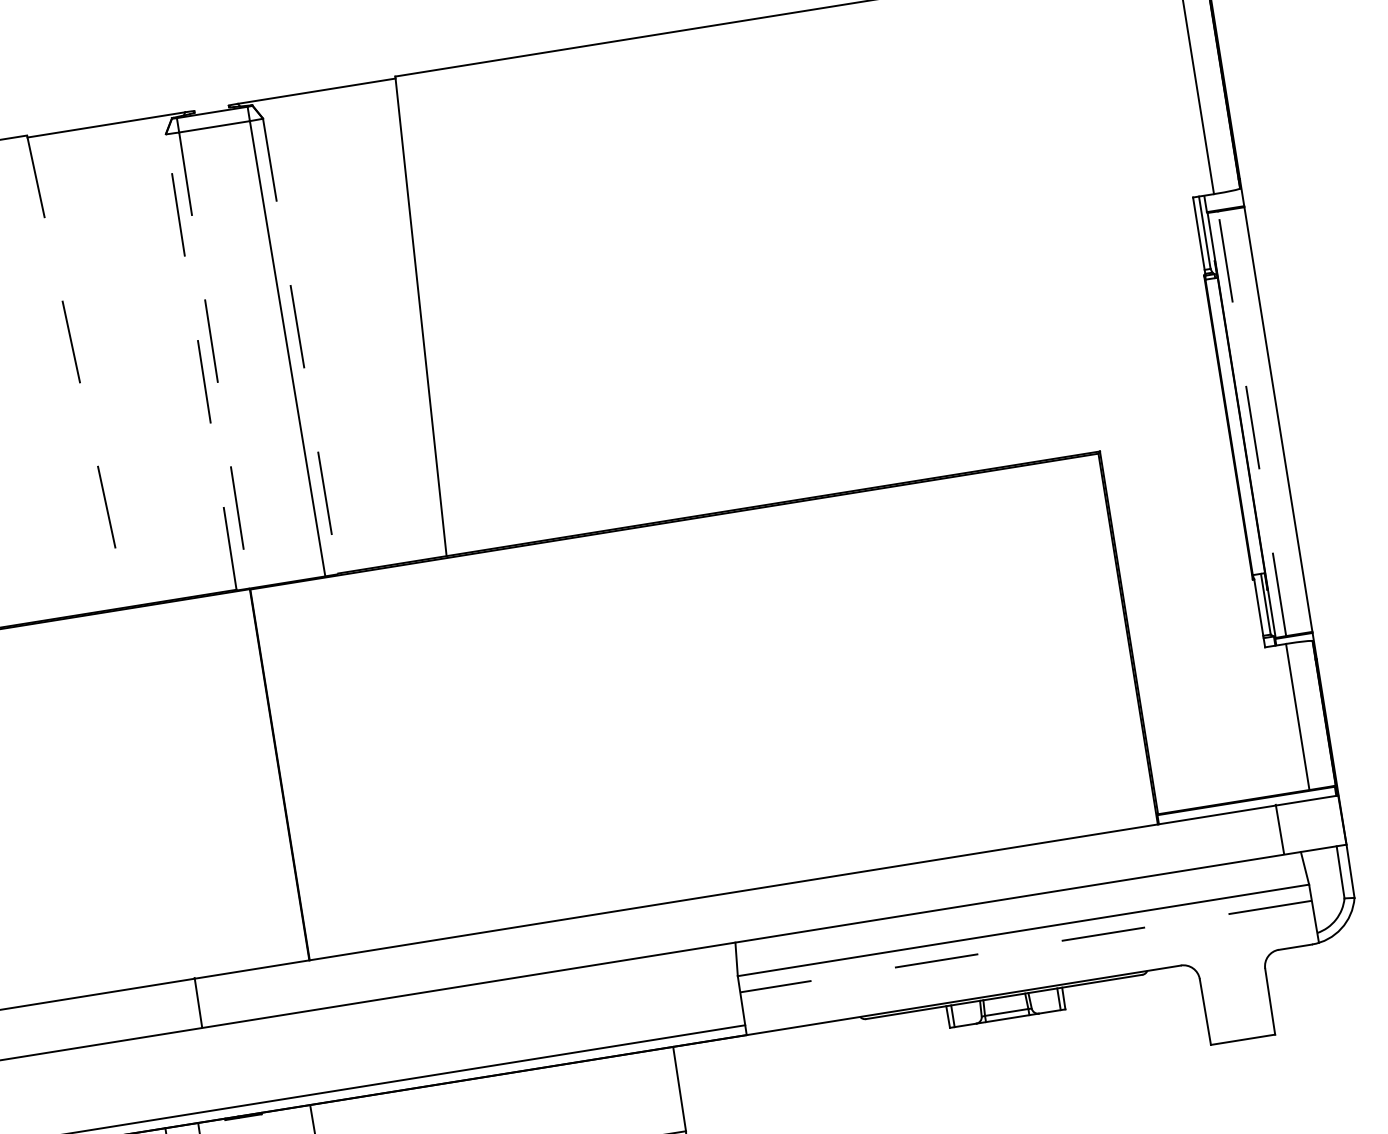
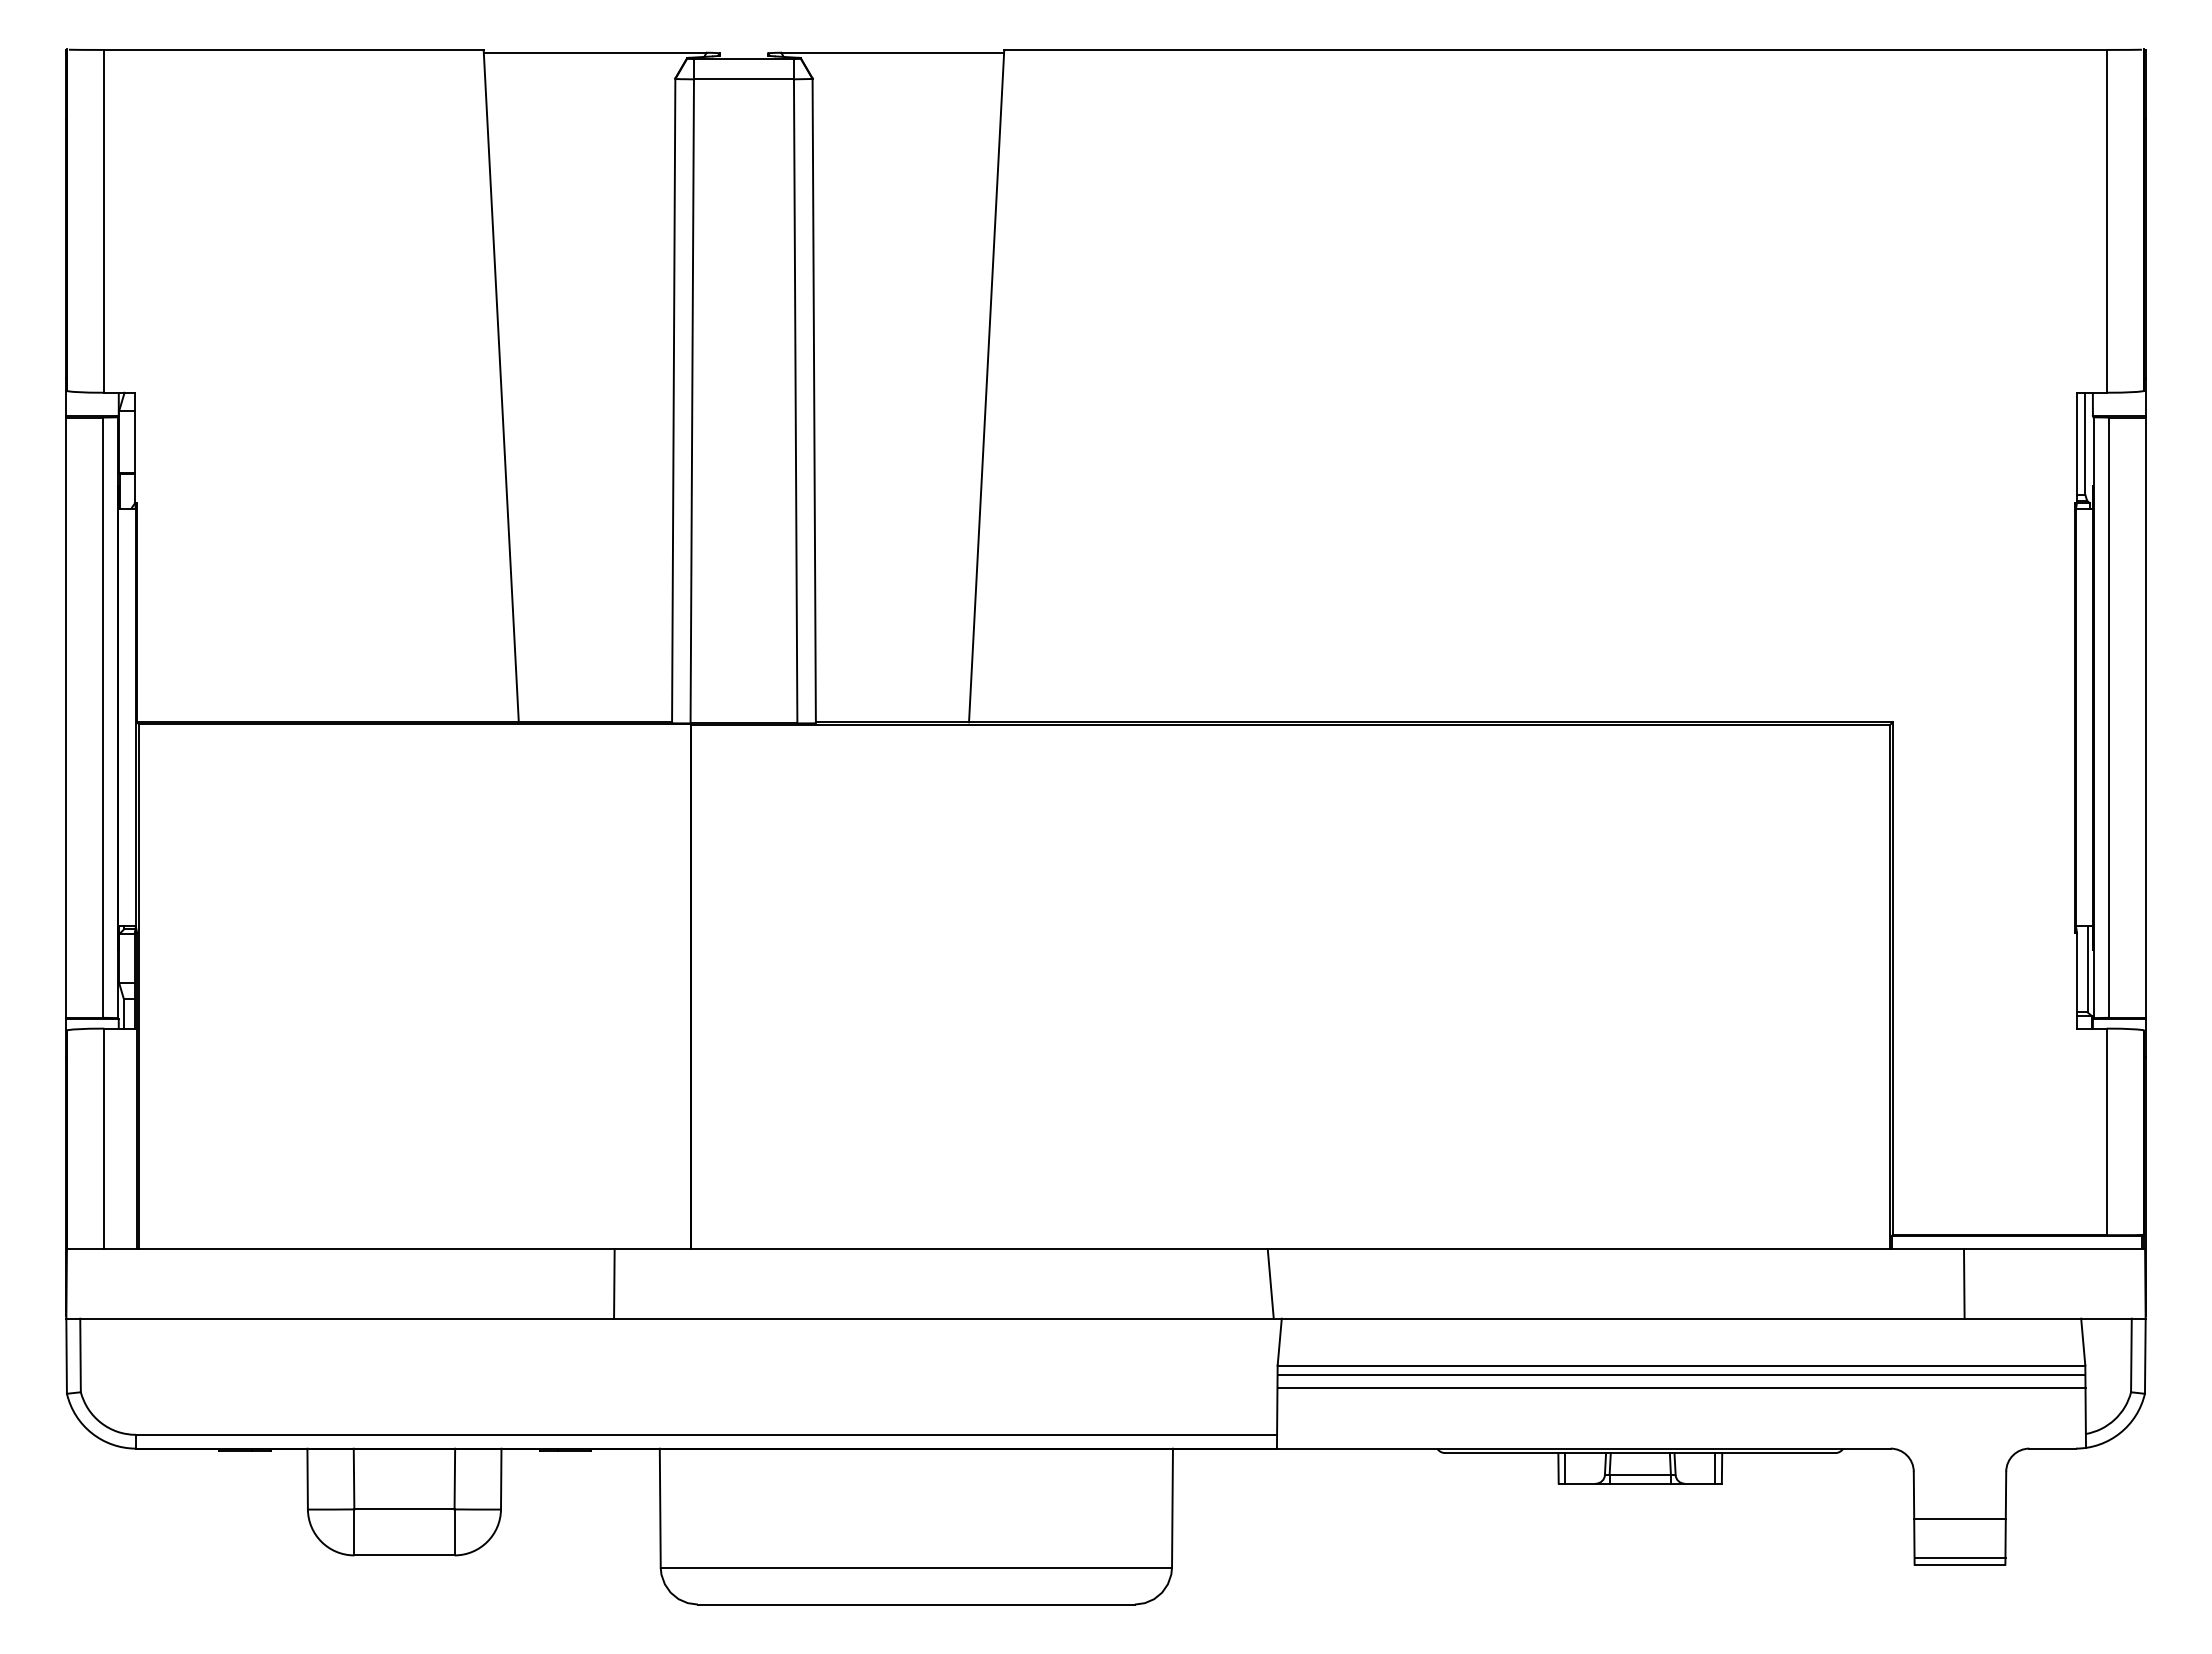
line: (300, 346) -> (814, 401), dashed -> solid
line: (214, 360) -> (692, 401), dashed -> solid
line: (201, 361) -> (673, 400), dashed -> solid
line: (77, 371) -> (501, 386), dashed -> solid
line: (1252, 423) -> (2108, 717), dashed -> solid
line: (1280, 829) -> (1964, 1283), moved
line: (723, 918) -> (1270, 1283), added
line: (1024, 936) -> (1681, 1374), added
line: (1026, 946) -> (1681, 1388), dashed -> solid
line: (198, 1002) -> (614, 1283), moved
line: (1237, 1007) -> (1959, 1519), added
line: (1241, 1034) -> (1959, 1557), added

